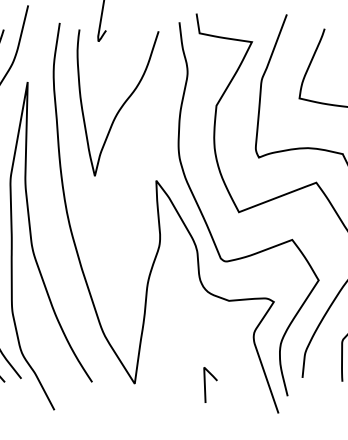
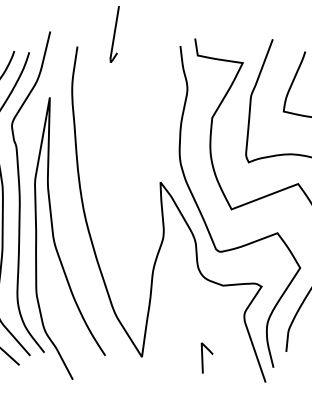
curve: (121, 105) -> (130, 117), removed

